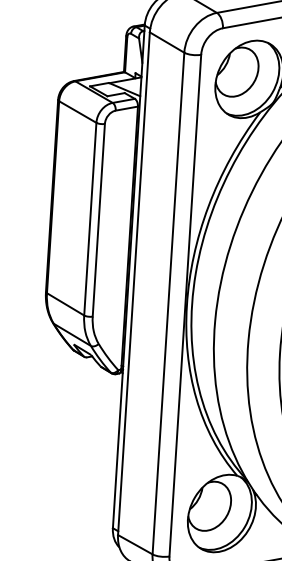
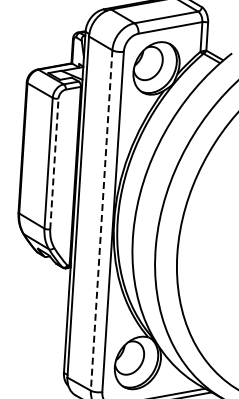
line: (98, 219) -> (54, 163), solid -> dashed
line: (168, 303) -> (101, 220), solid -> dashed

